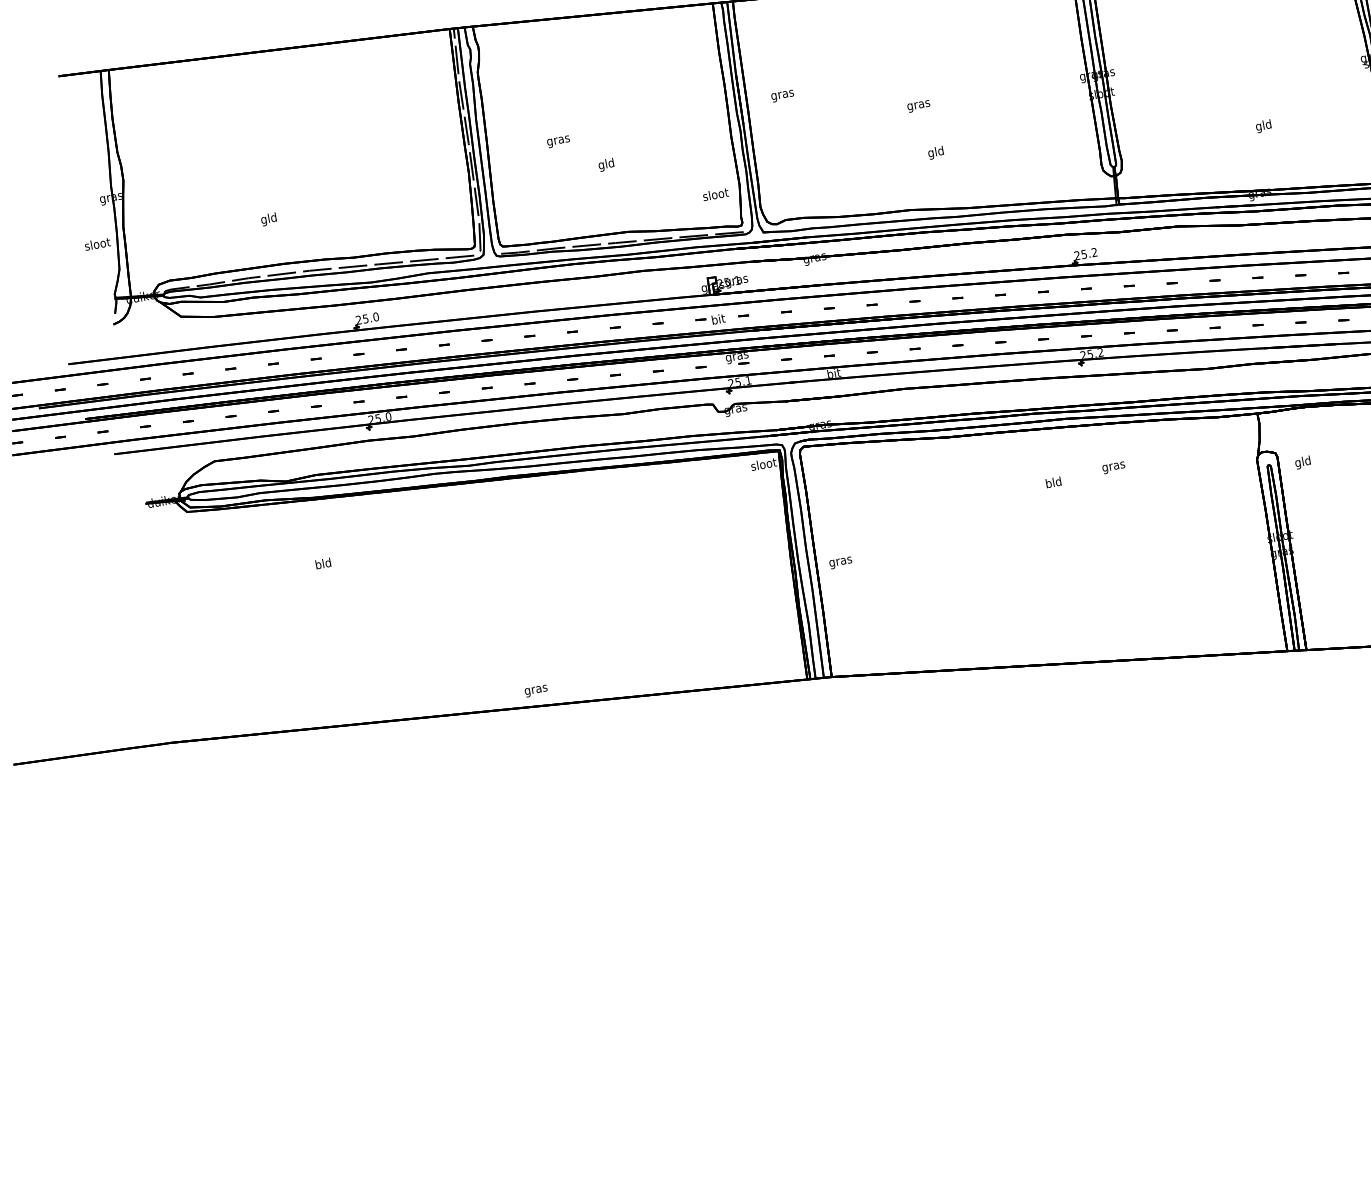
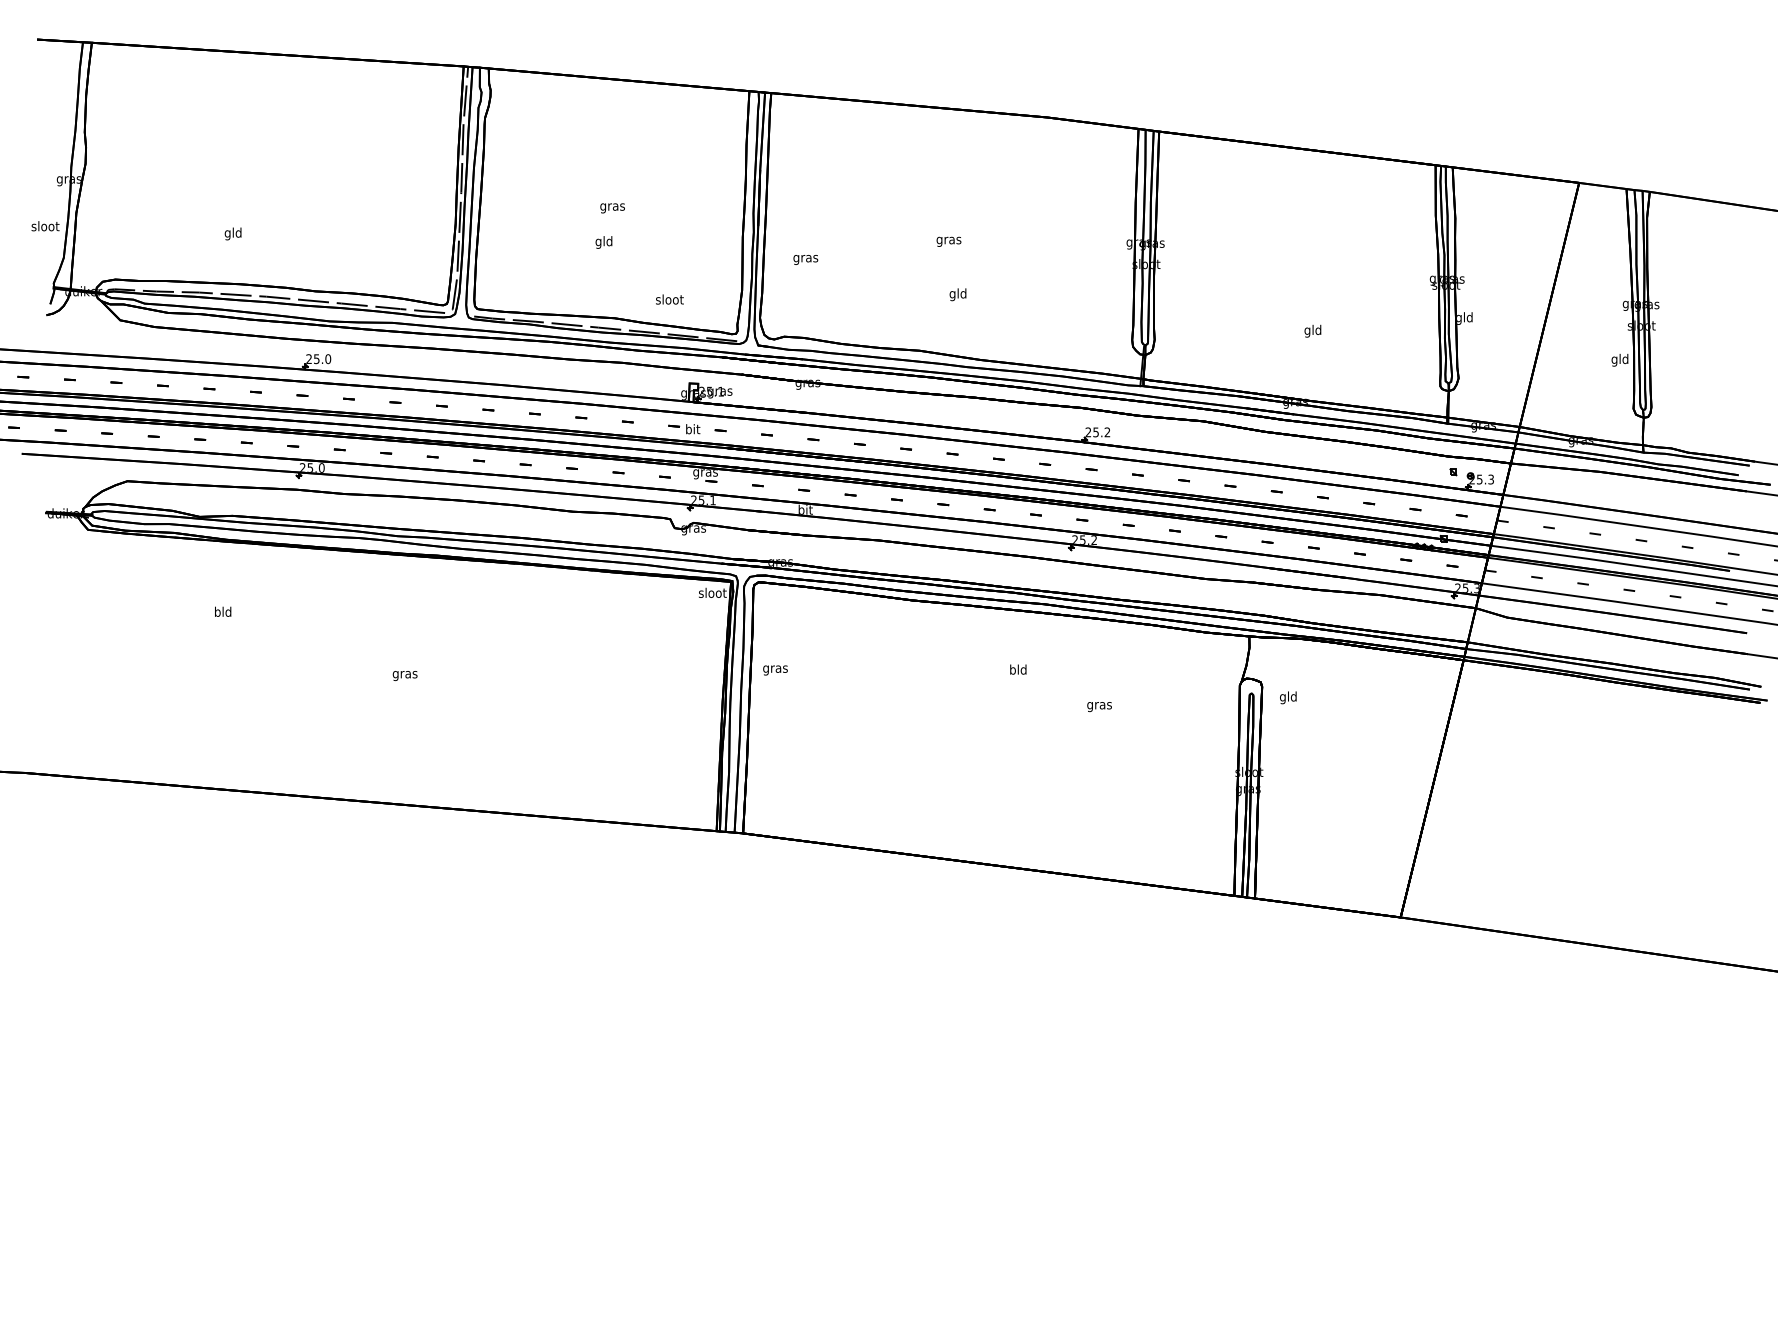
text: (782, 95) -> (805, 259), moved
text: (558, 141) -> (612, 208), moved
text: (715, 194) -> (669, 299), moved
text: (1113, 468) -> (1099, 707), moved
text: (840, 562) -> (775, 670), moved
text: (535, 690) -> (404, 675), moved

